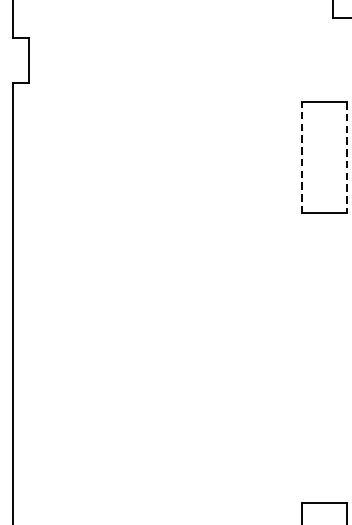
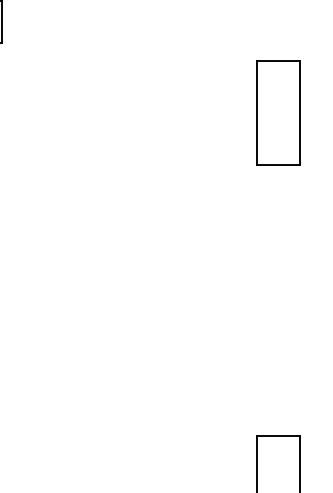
line: (301, 157) -> (257, 112), dashed -> solid
line: (346, 157) -> (299, 112), dashed -> solid

